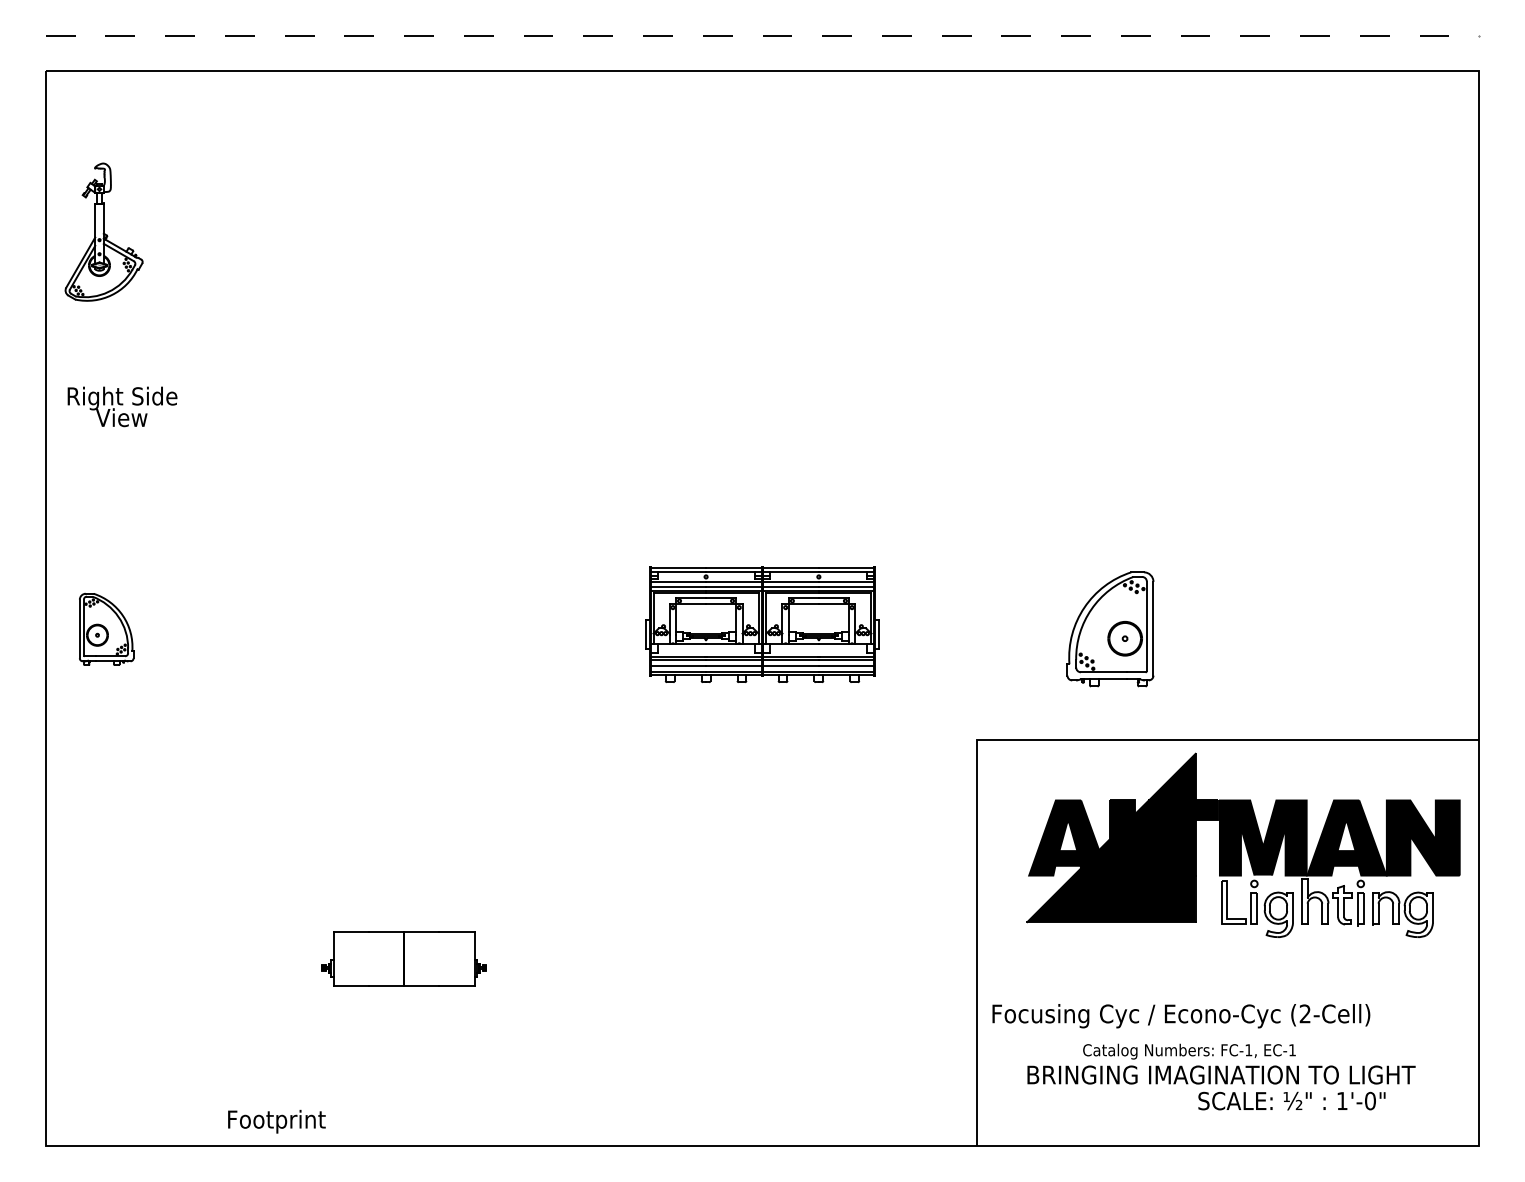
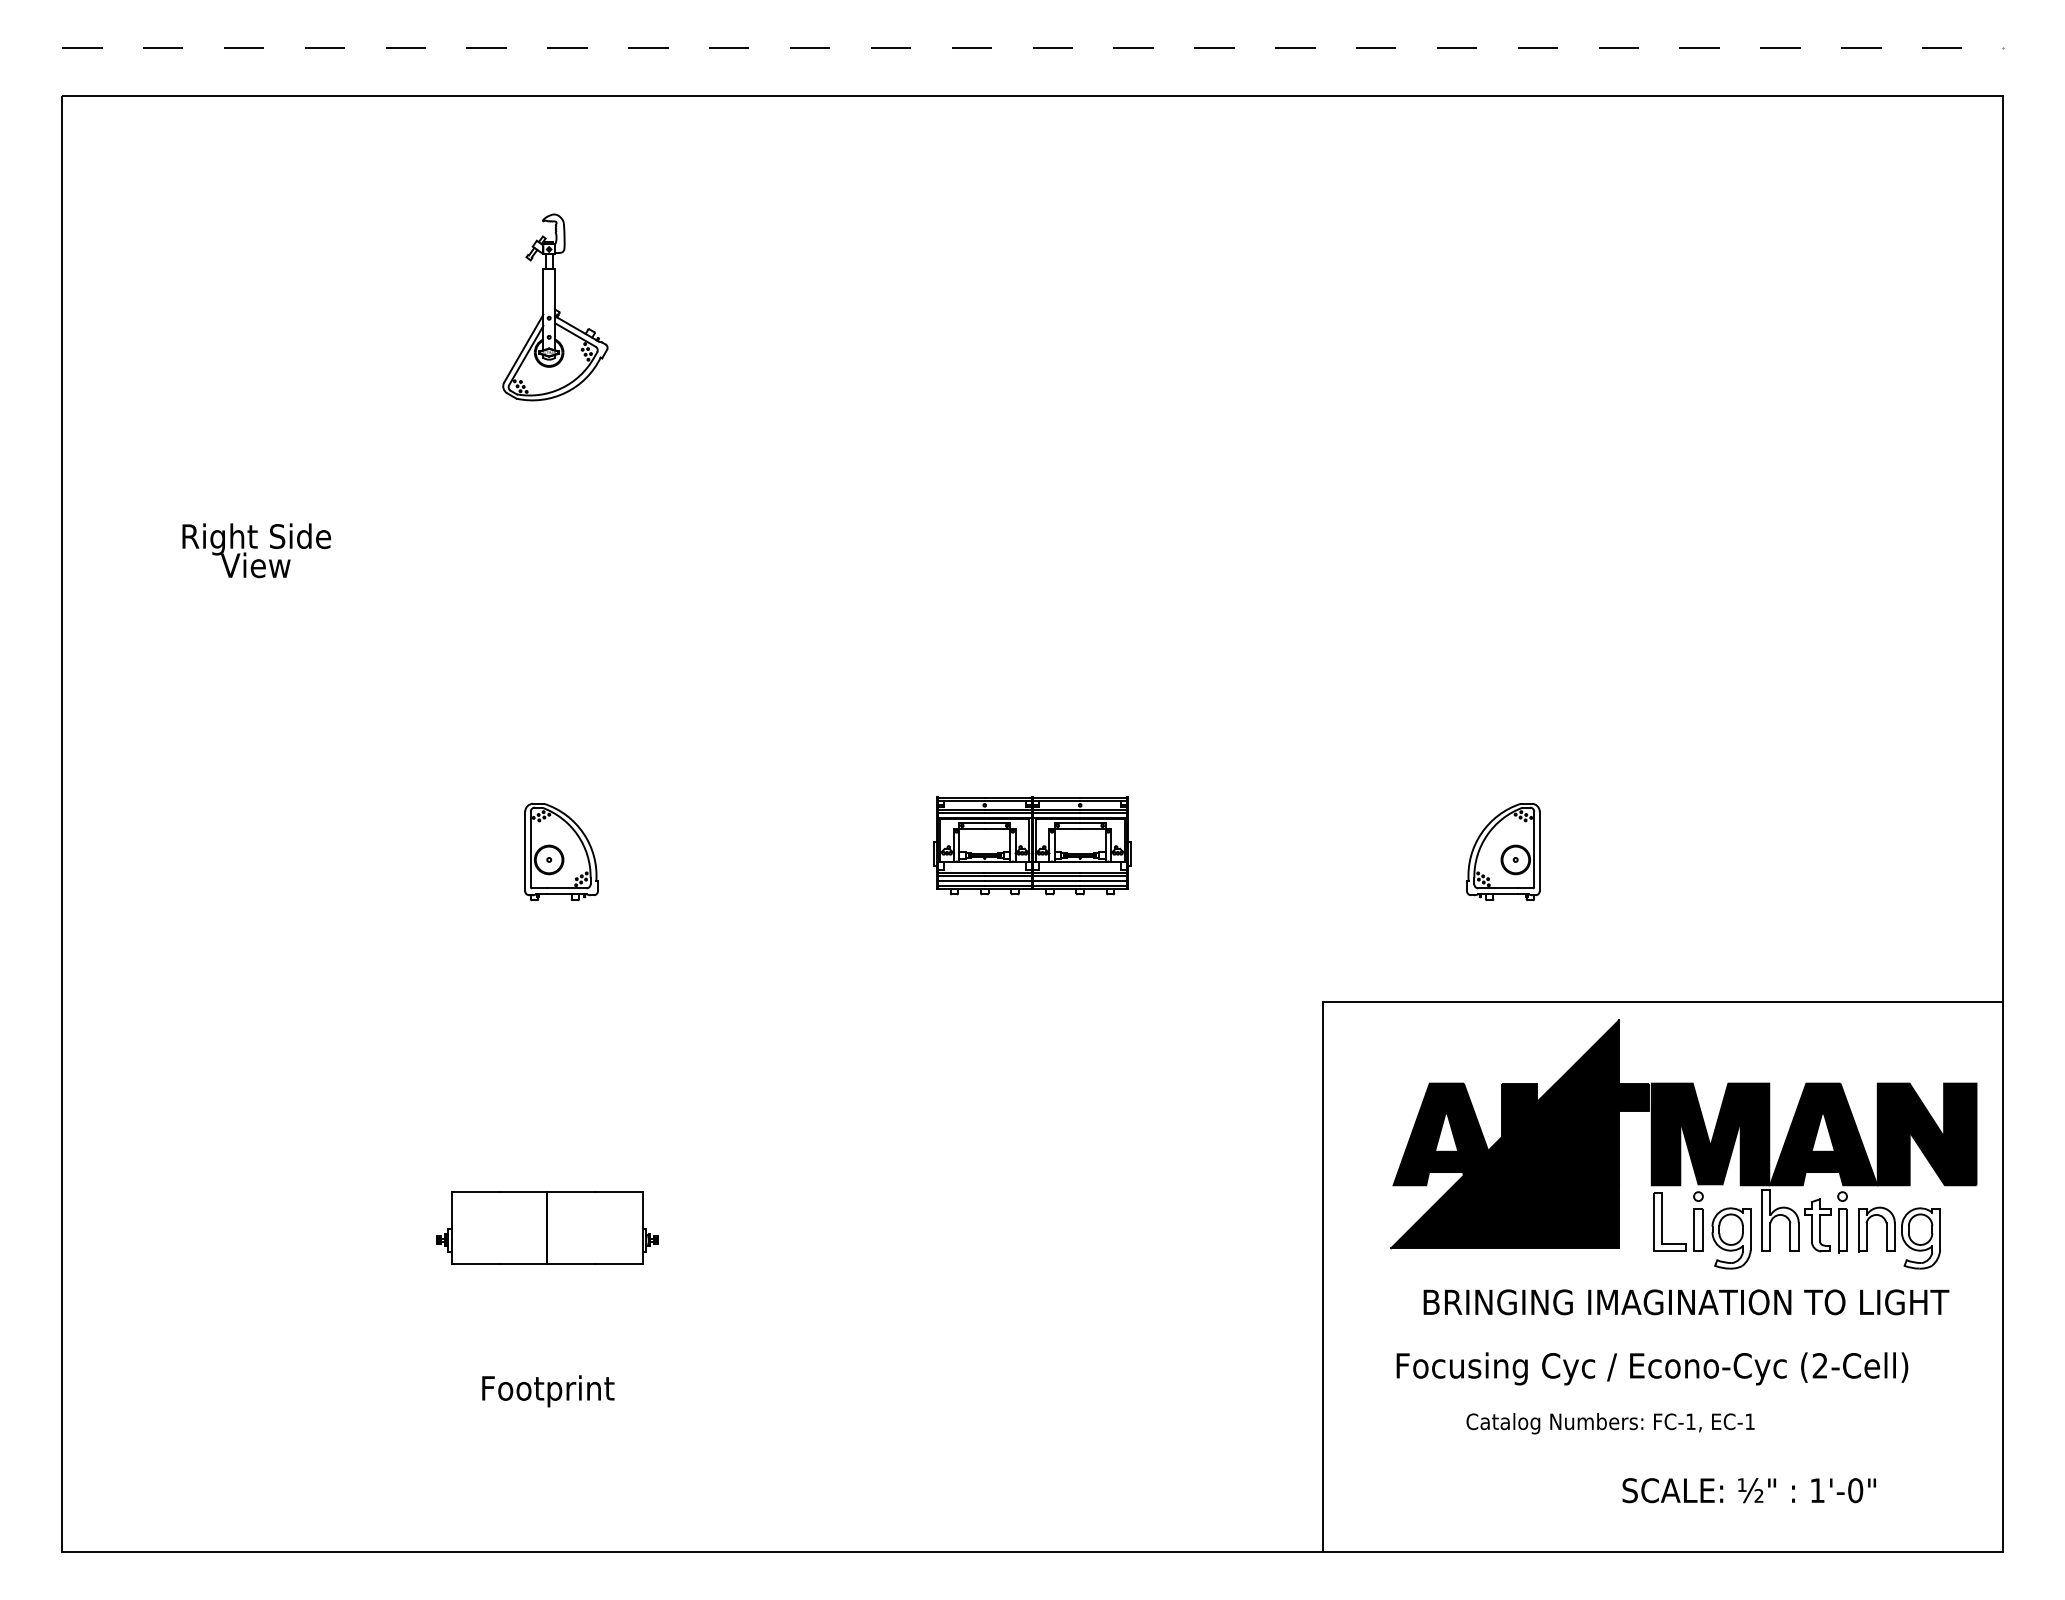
part: (103, 231) -> (554, 306), moved
text: (122, 406) -> (256, 550), moved
part: (762, 624) -> (1032, 845), size x0.62
part: (106, 629) -> (561, 852), moved
part: (1109, 629) -> (1502, 852), size x0.62
part: (403, 958) -> (546, 1227), moved
text: (1181, 1016) -> (1652, 1369), moved
text: (1221, 1074) -> (1686, 1301), moved
text: (276, 1121) -> (547, 1390), moved

